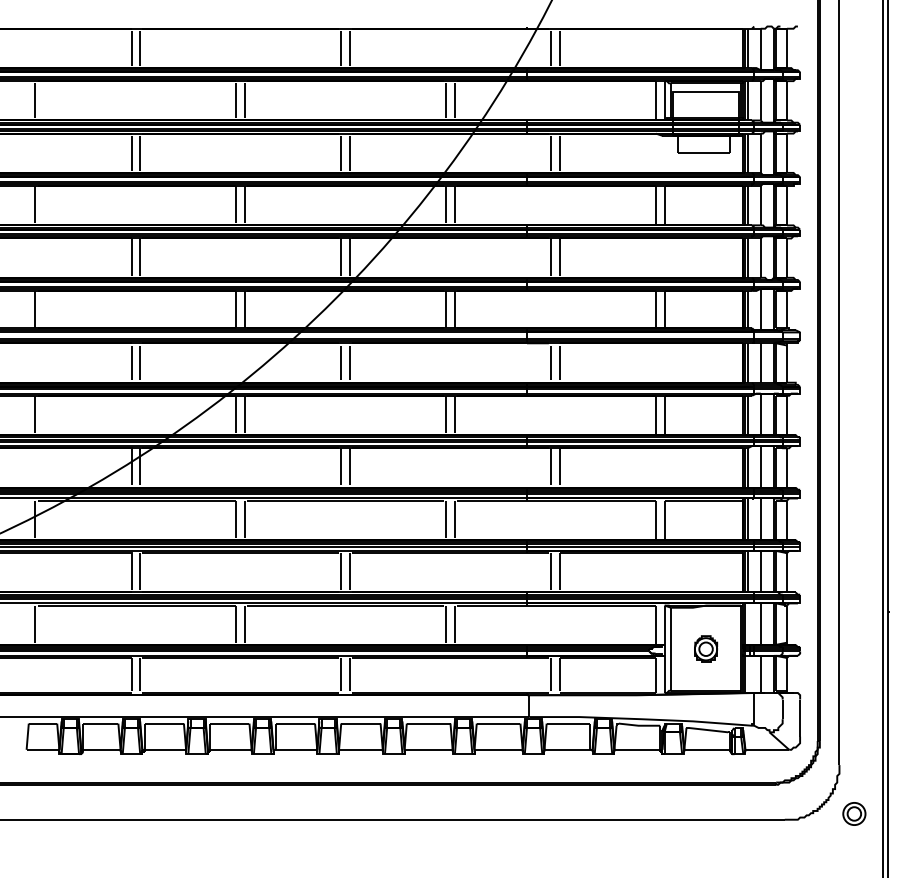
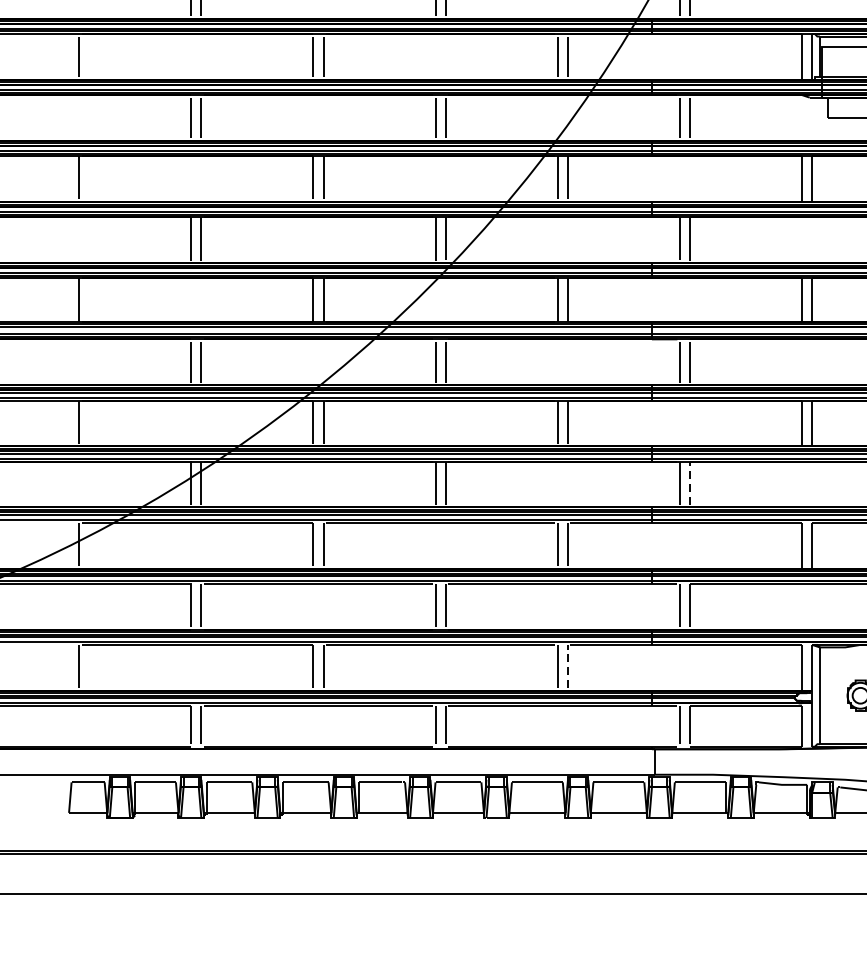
line: (559, 466) -> (689, 482), solid -> dashed
line: (454, 624) -> (567, 666), solid -> dashed

